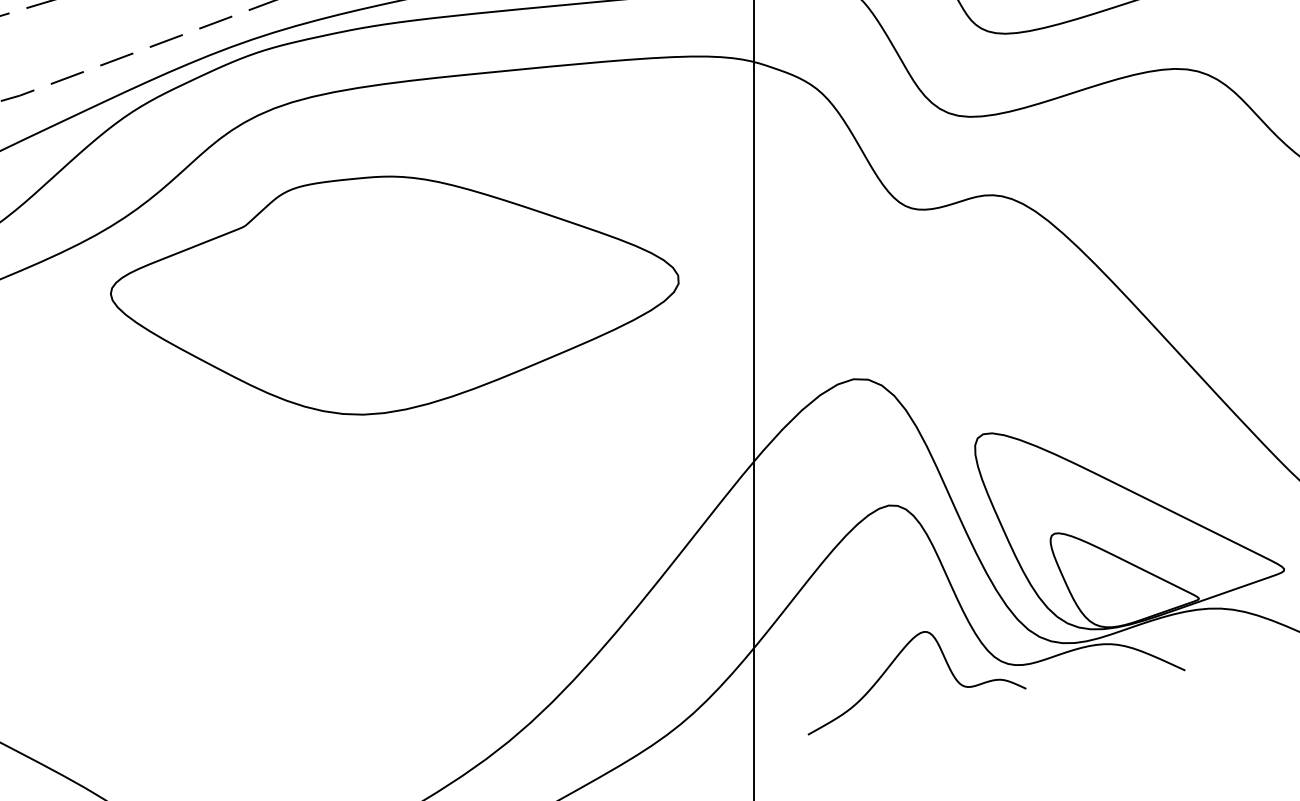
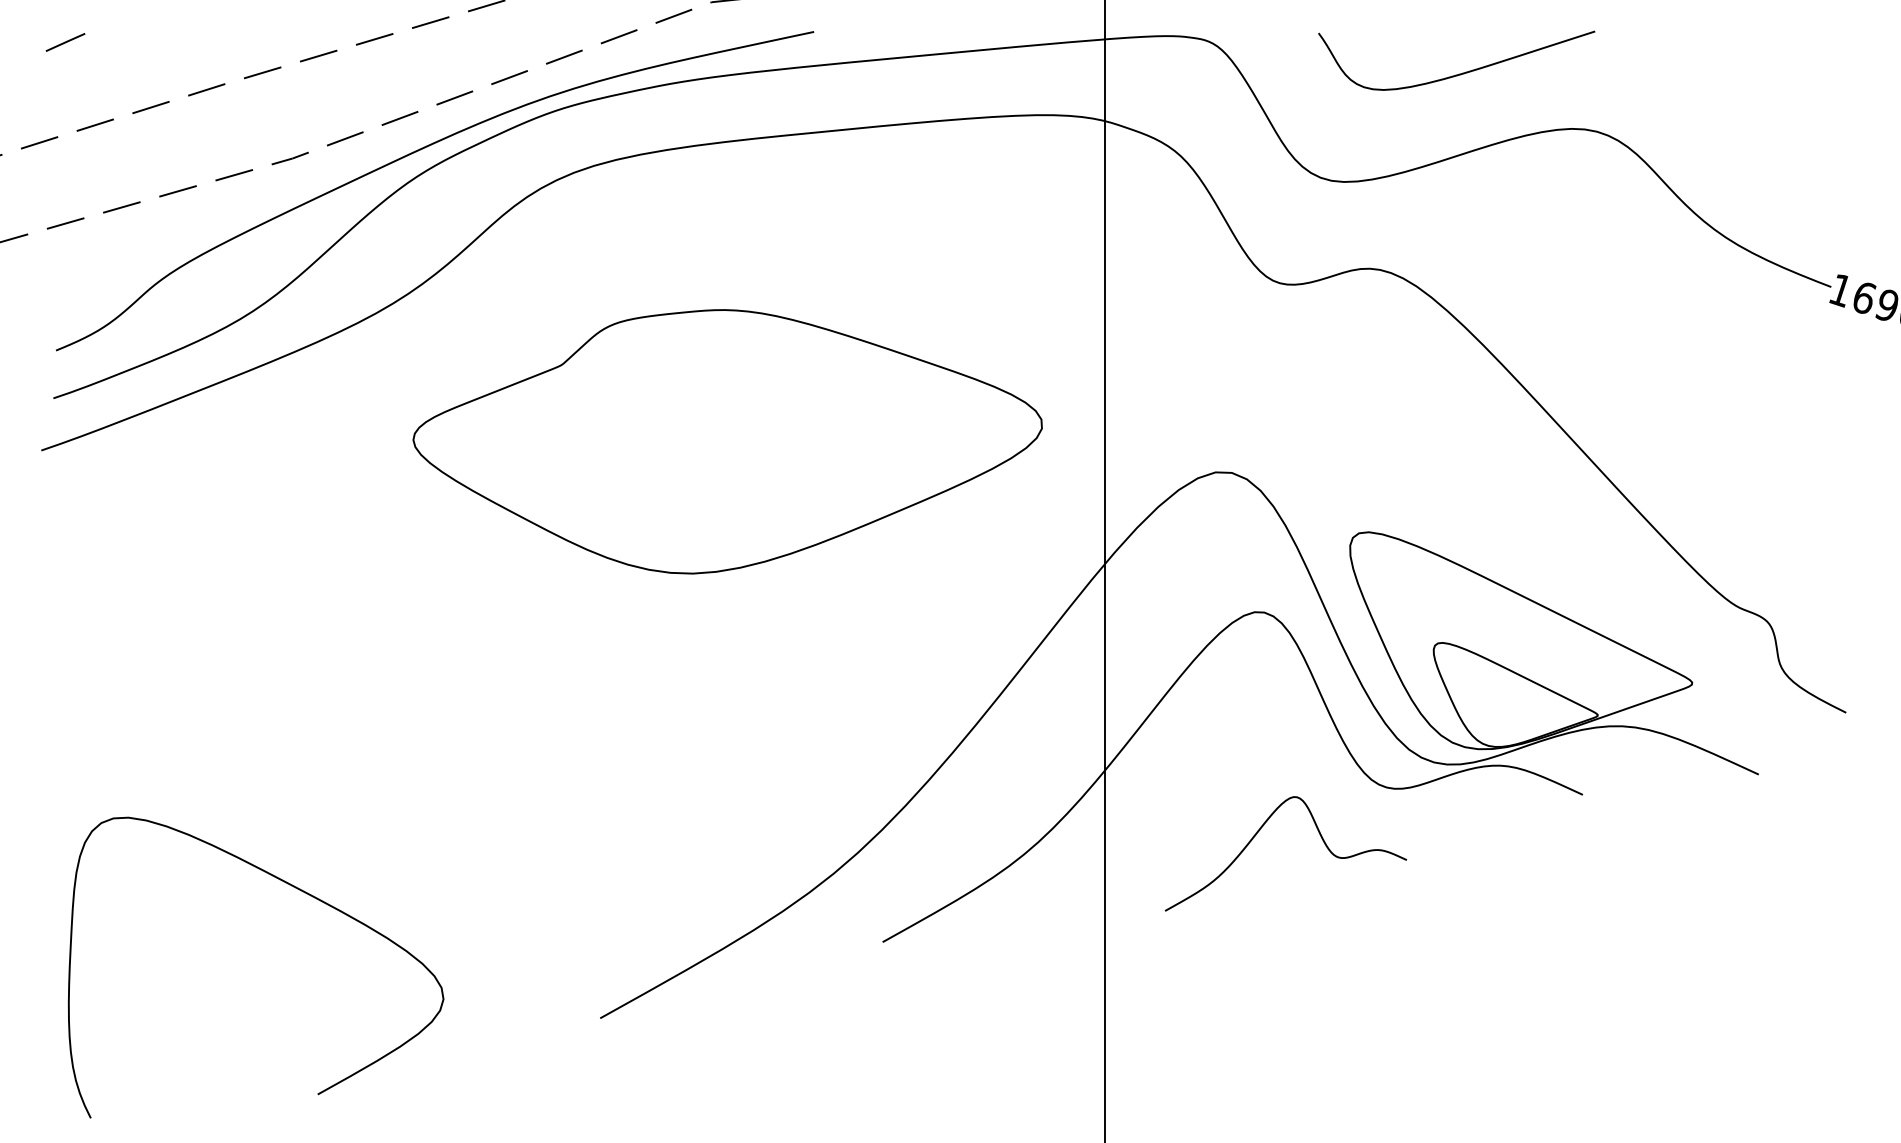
part: (394, 295) -> (727, 441), moved
curve: (894, 662) -> (1260, 830), moved

